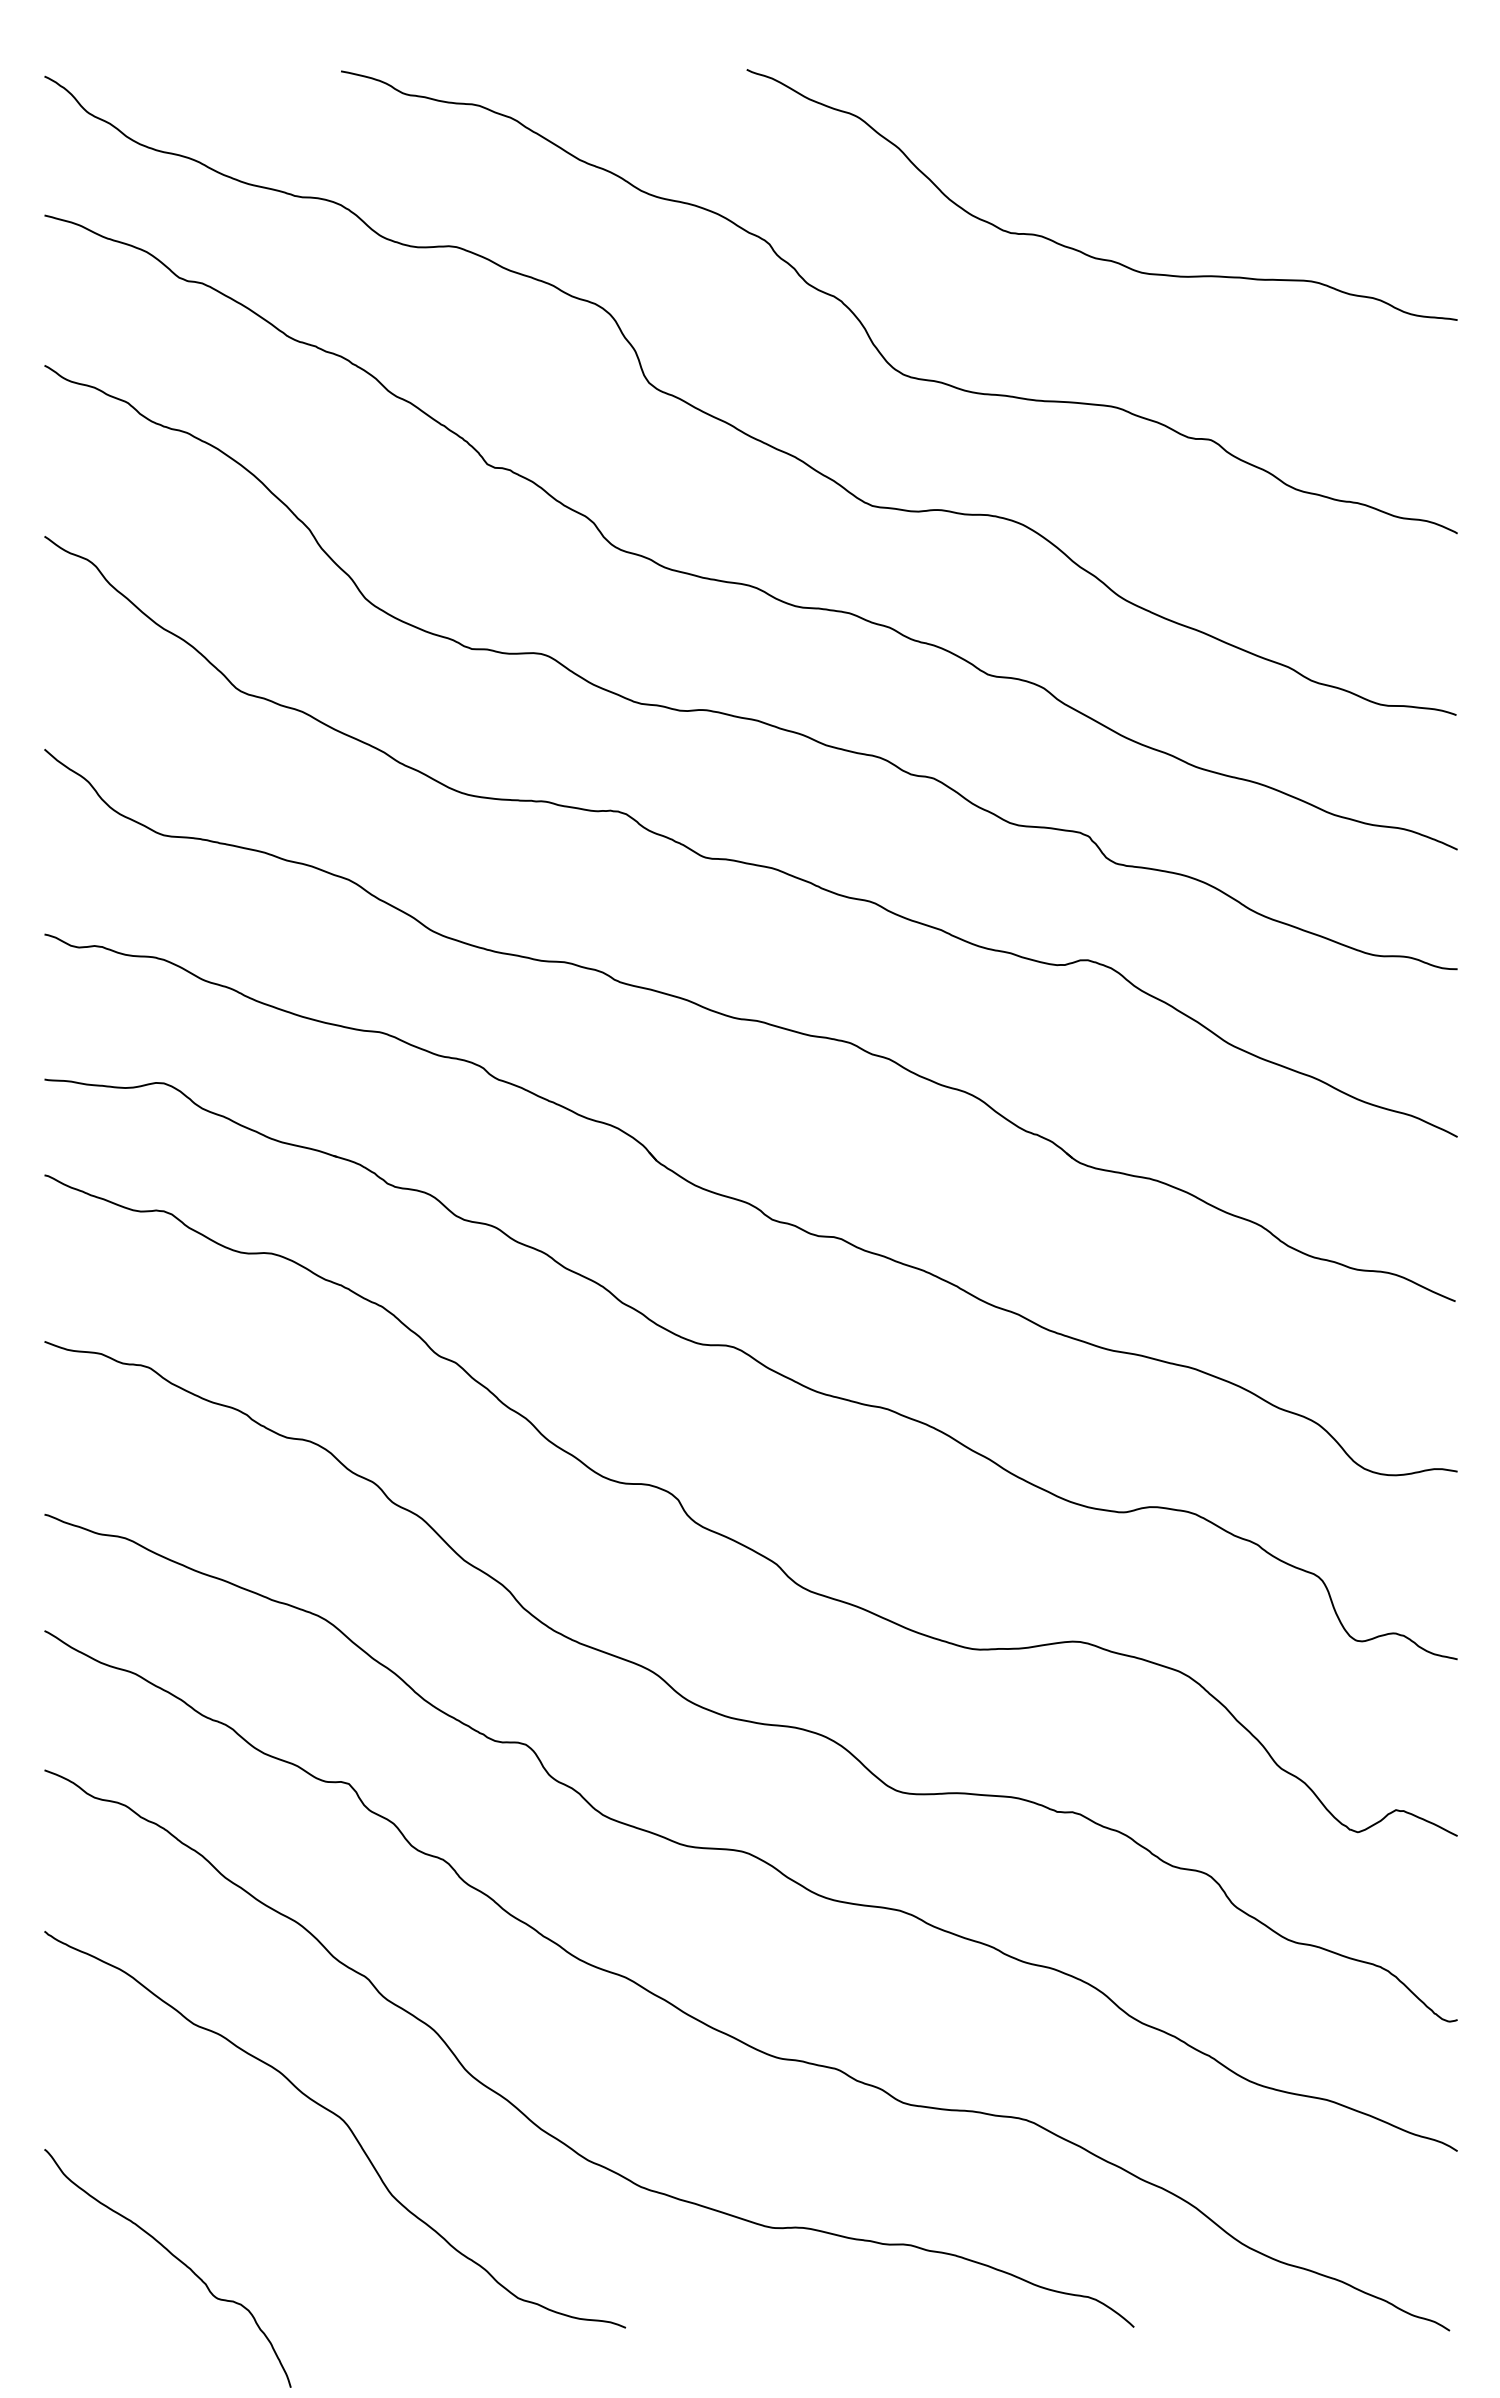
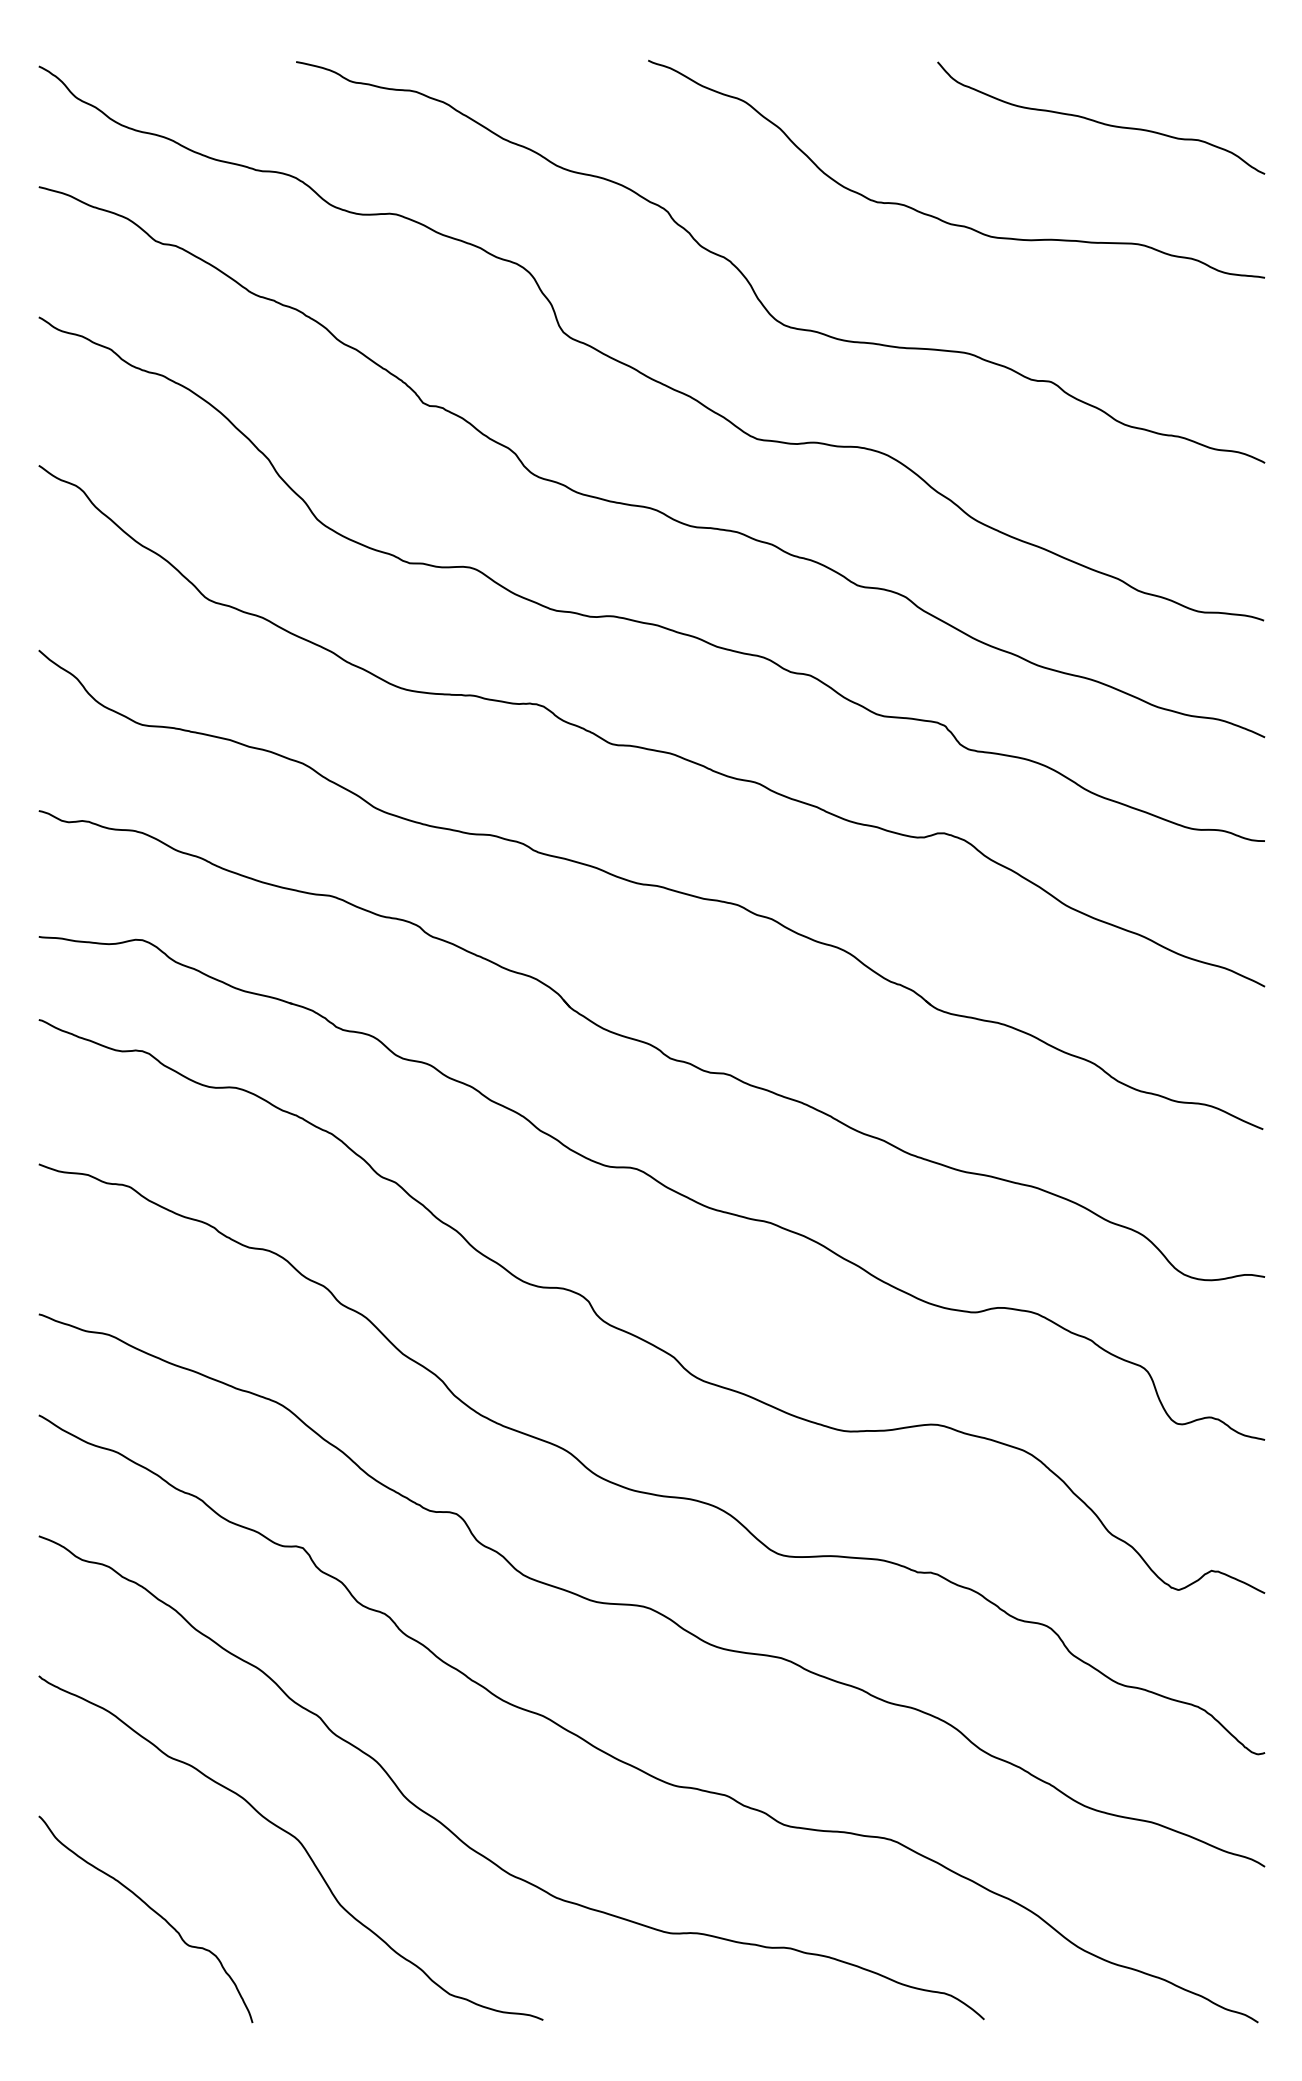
curve: (1266, 139) -> (1099, 121), added
curve: (174, 2258) -> (151, 1910), moved

